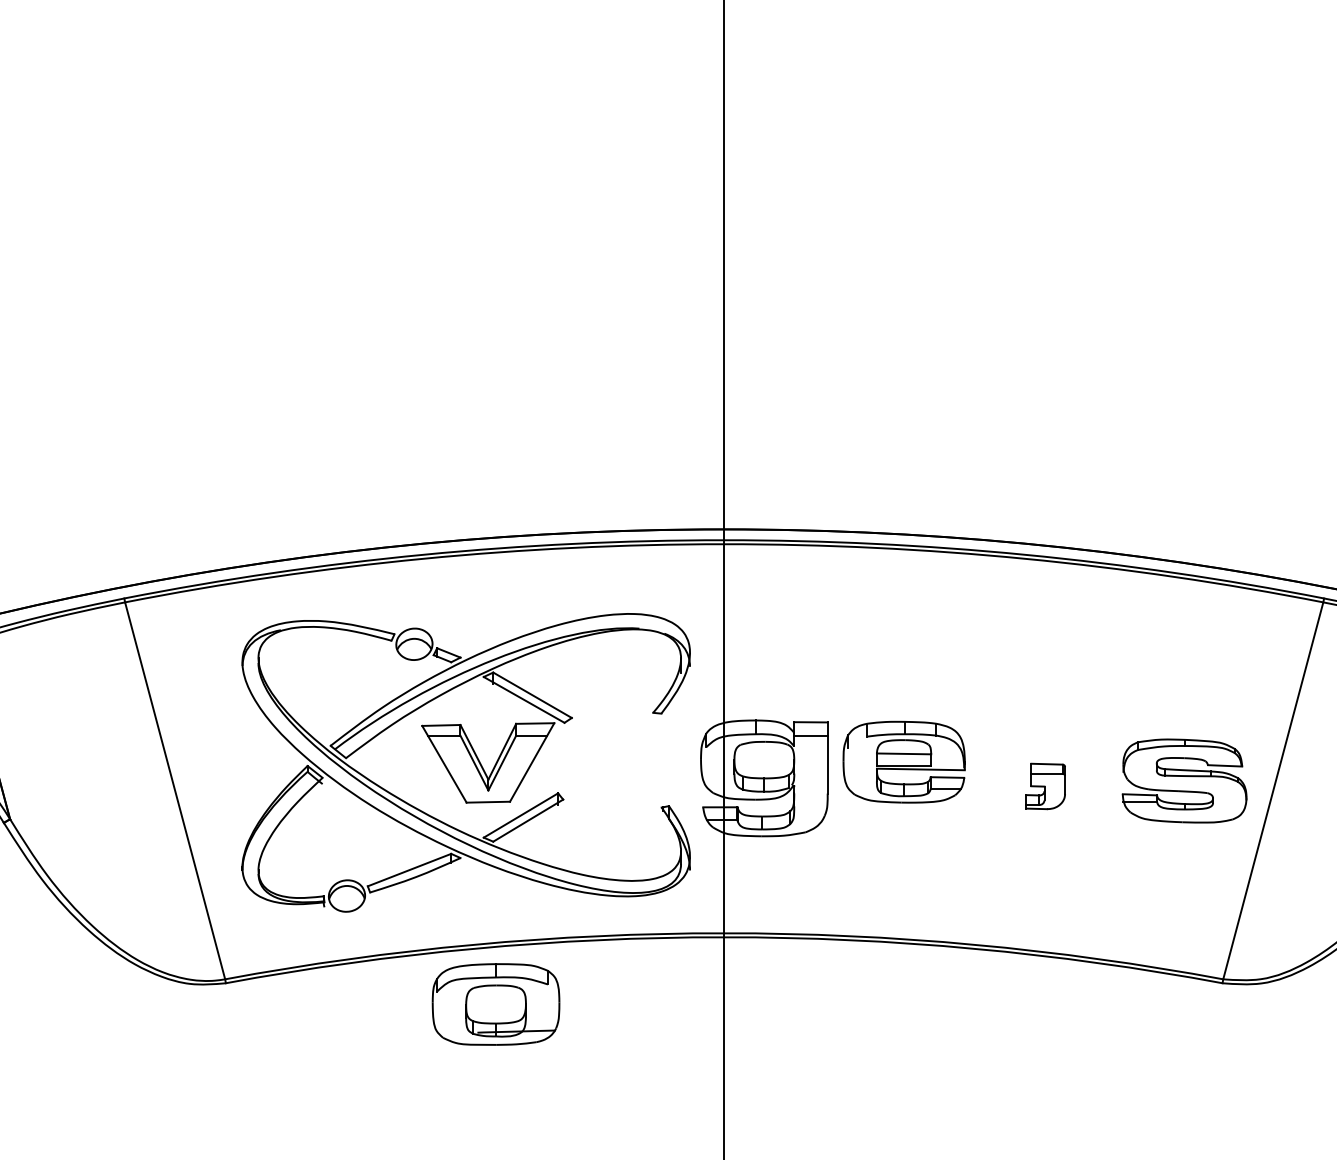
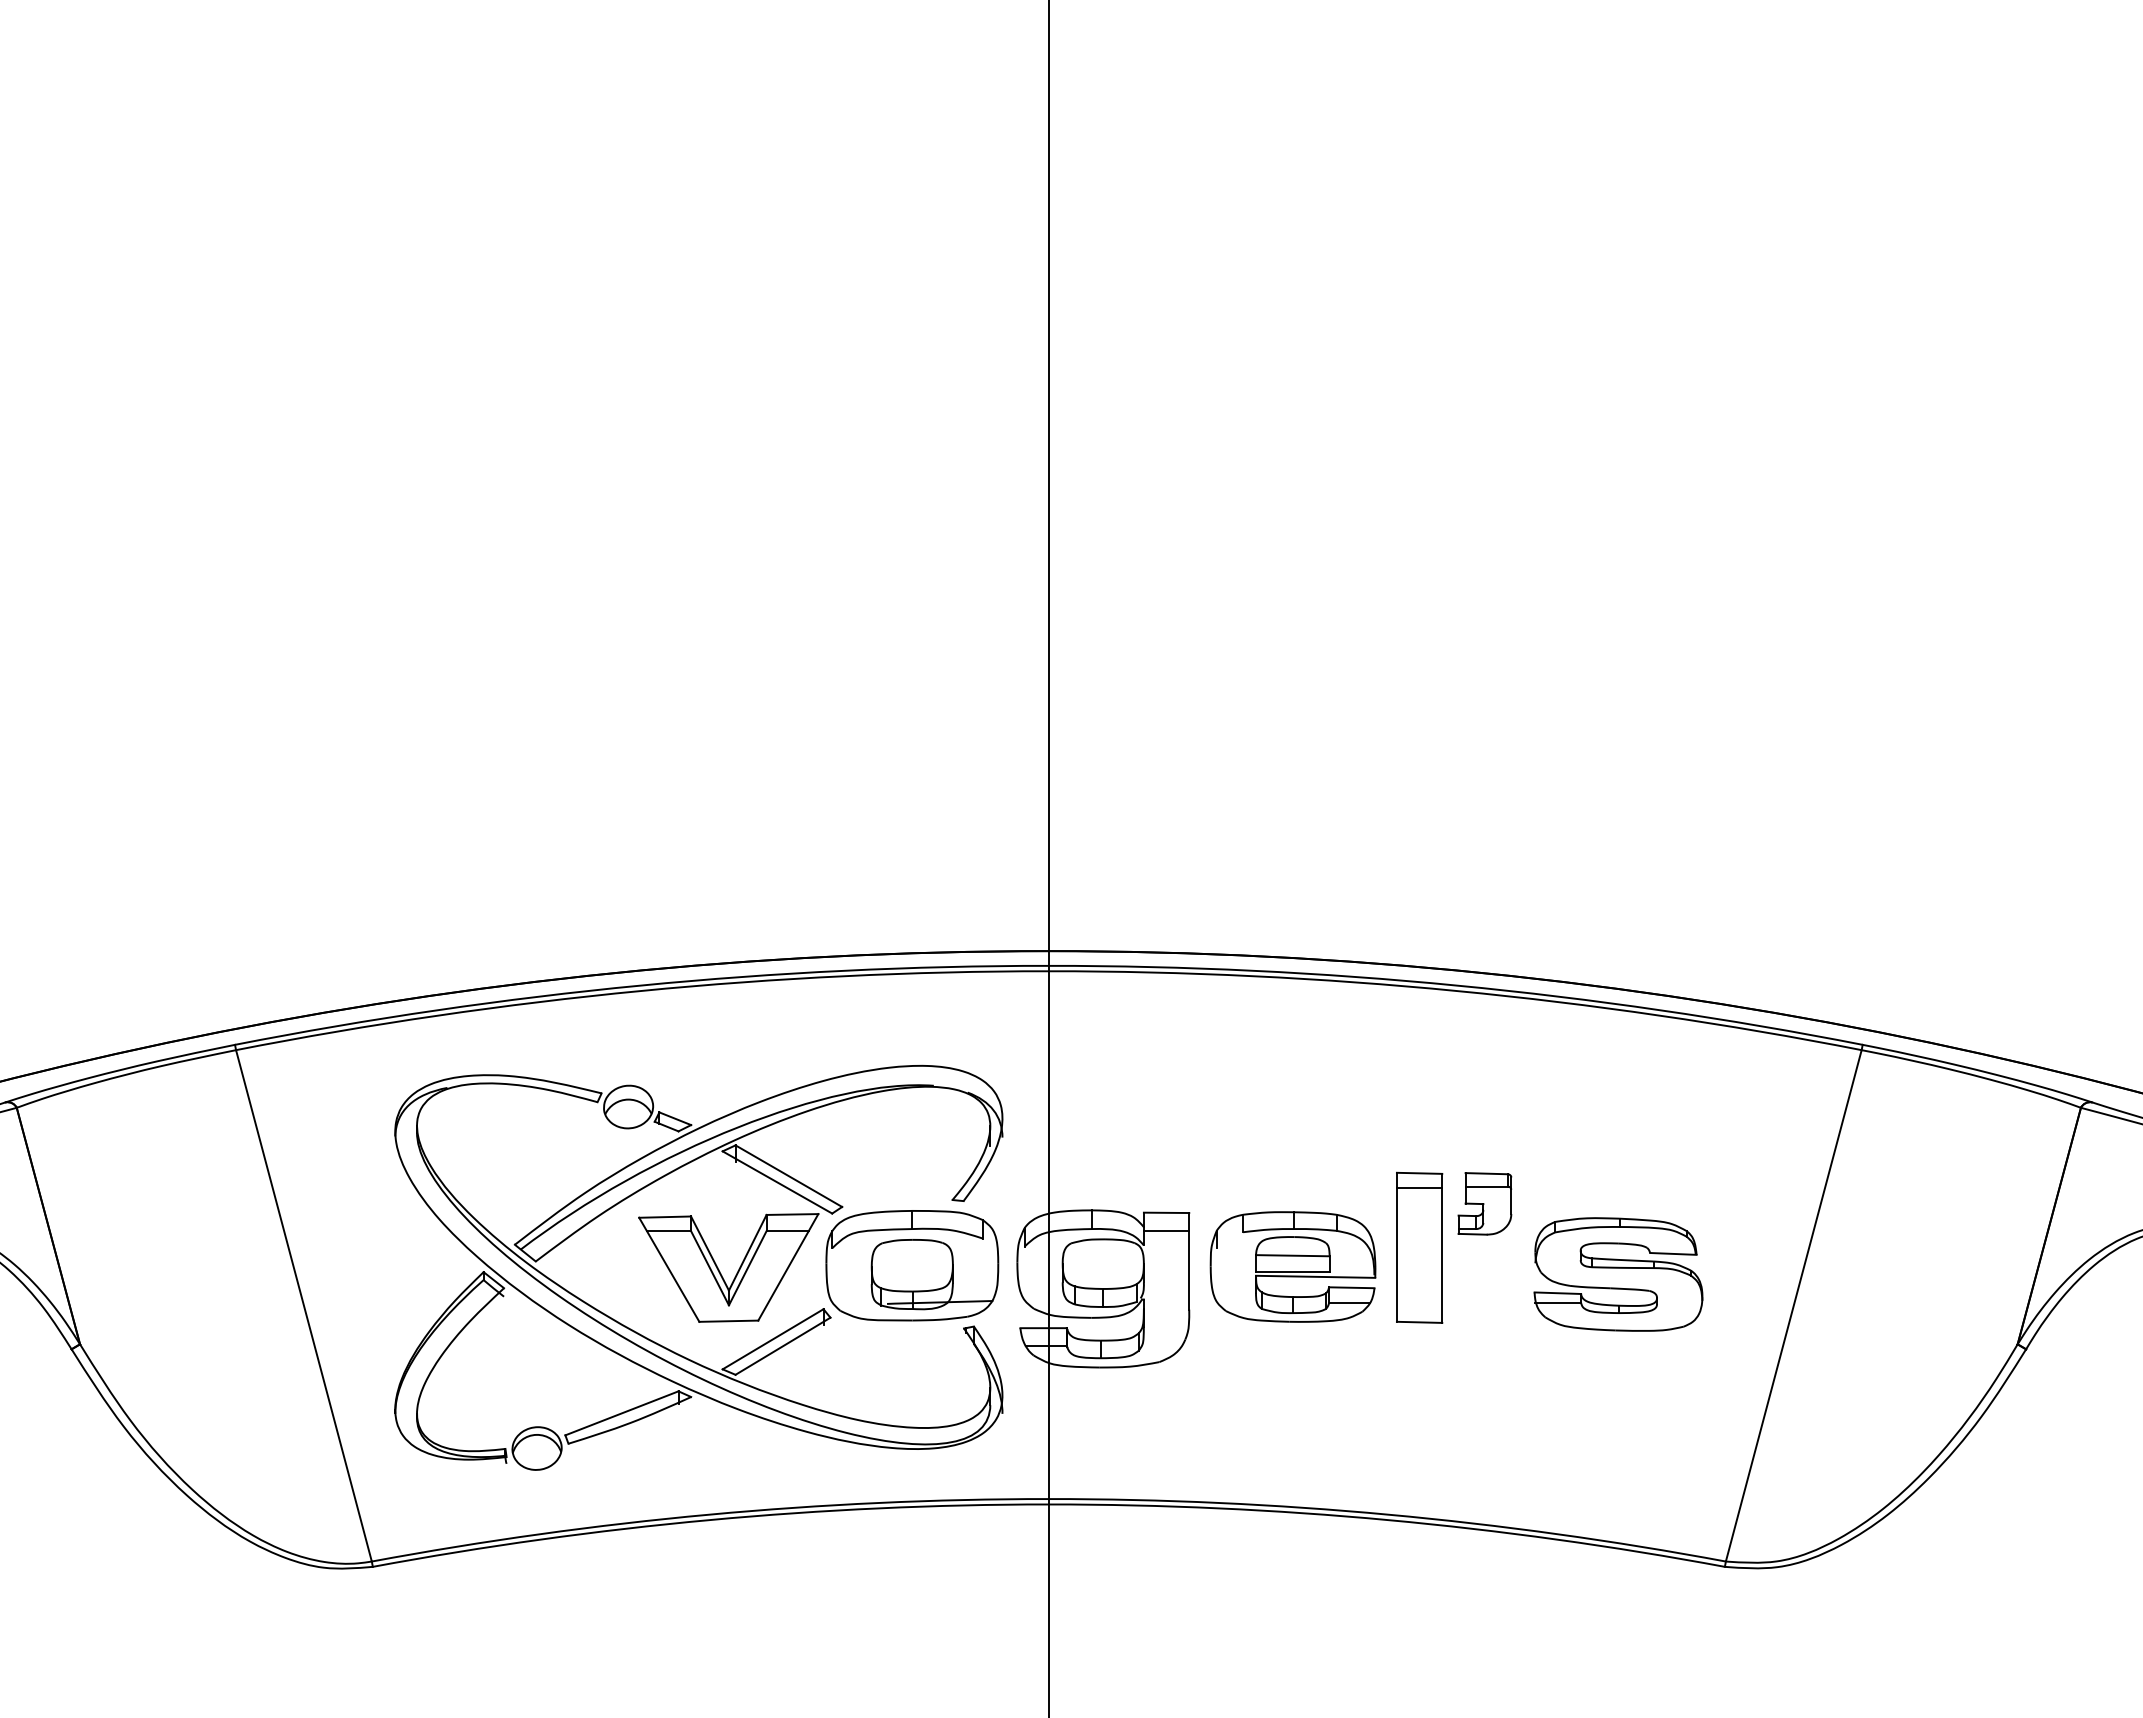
part: (997, 747) -> (1419, 1247), added
part: (1184, 781) -> (1618, 1274), moved
part: (1045, 786) -> (1484, 1203), moved
part: (496, 1004) -> (912, 1265), moved

